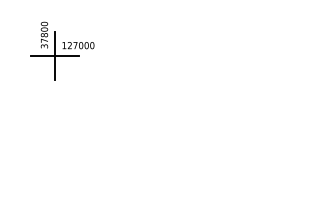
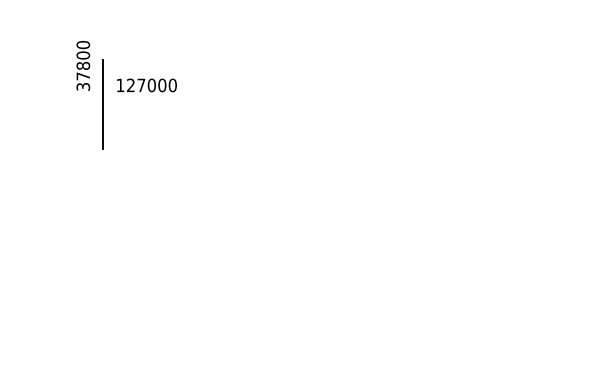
line: (54, 55) -> (102, 103), removed

